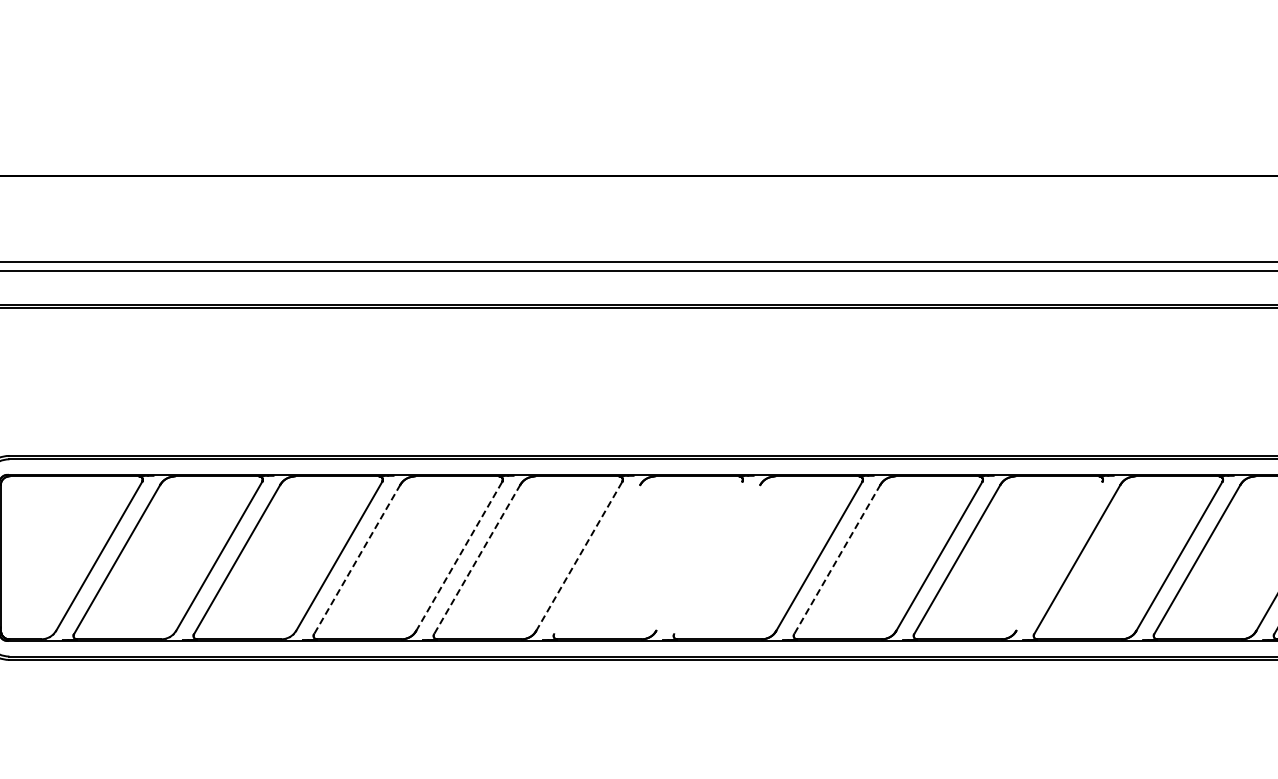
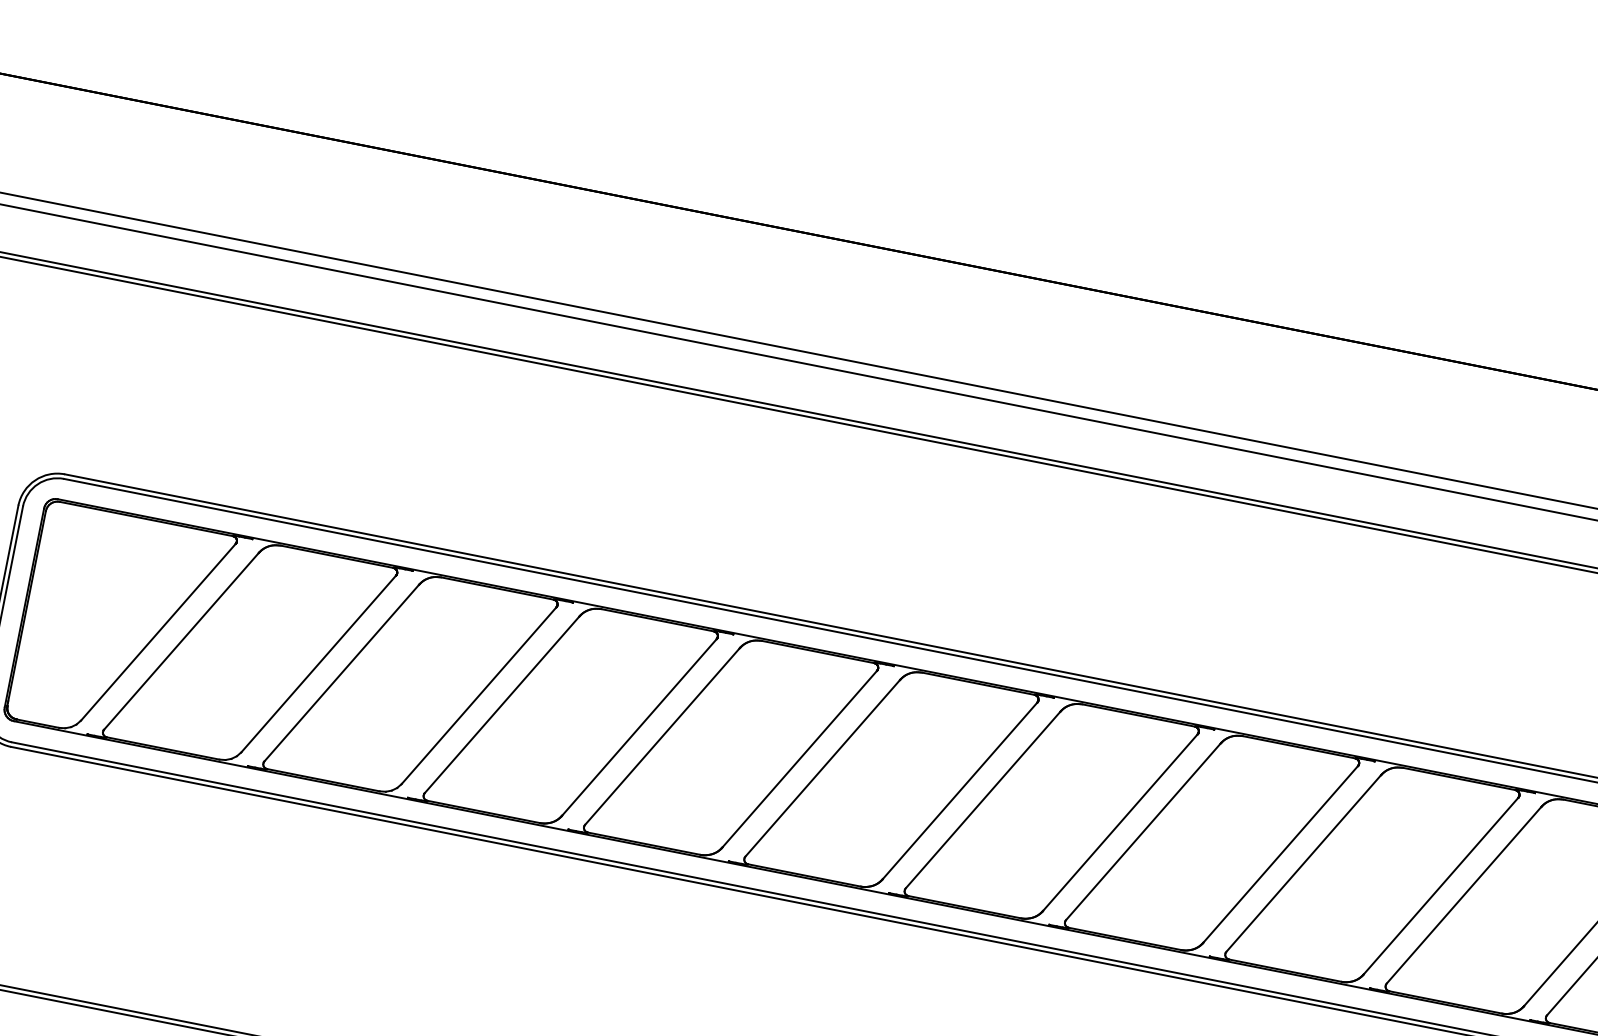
line: (459, 556) -> (639, 727), dashed -> solid
line: (579, 556) -> (799, 759), dashed -> solid
line: (699, 556) -> (960, 791), added
line: (1059, 556) -> (1441, 886), added
line: (357, 559) -> (502, 704), dashed -> solid
line: (477, 559) -> (662, 736), dashed -> solid
line: (596, 559) -> (821, 767), added
line: (716, 559) -> (982, 799), added
line: (837, 559) -> (1143, 831), dashed -> solid

